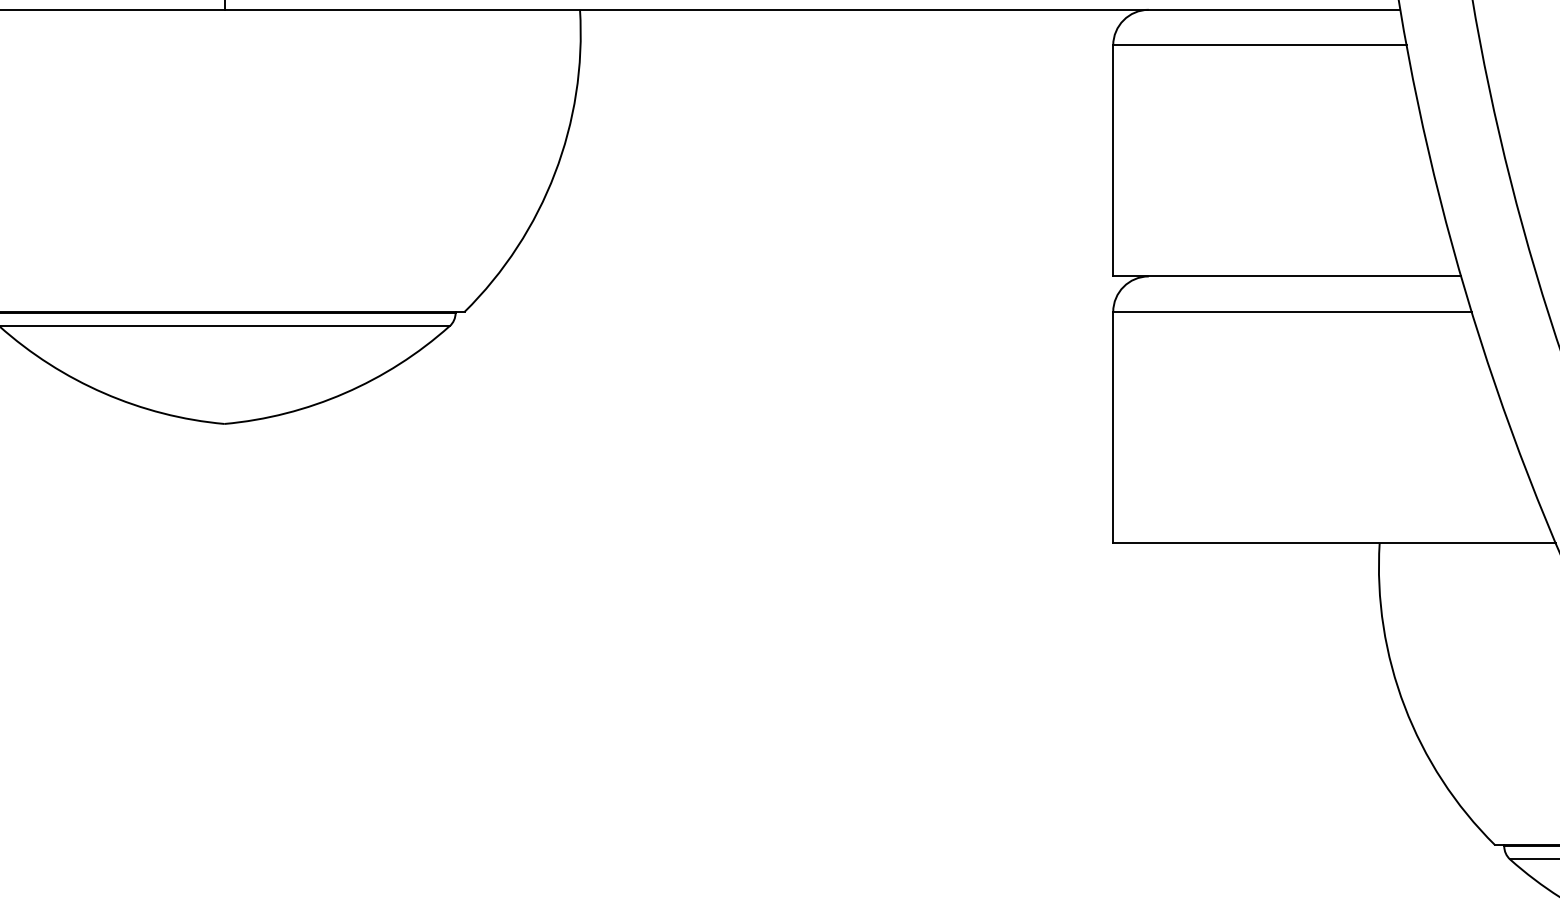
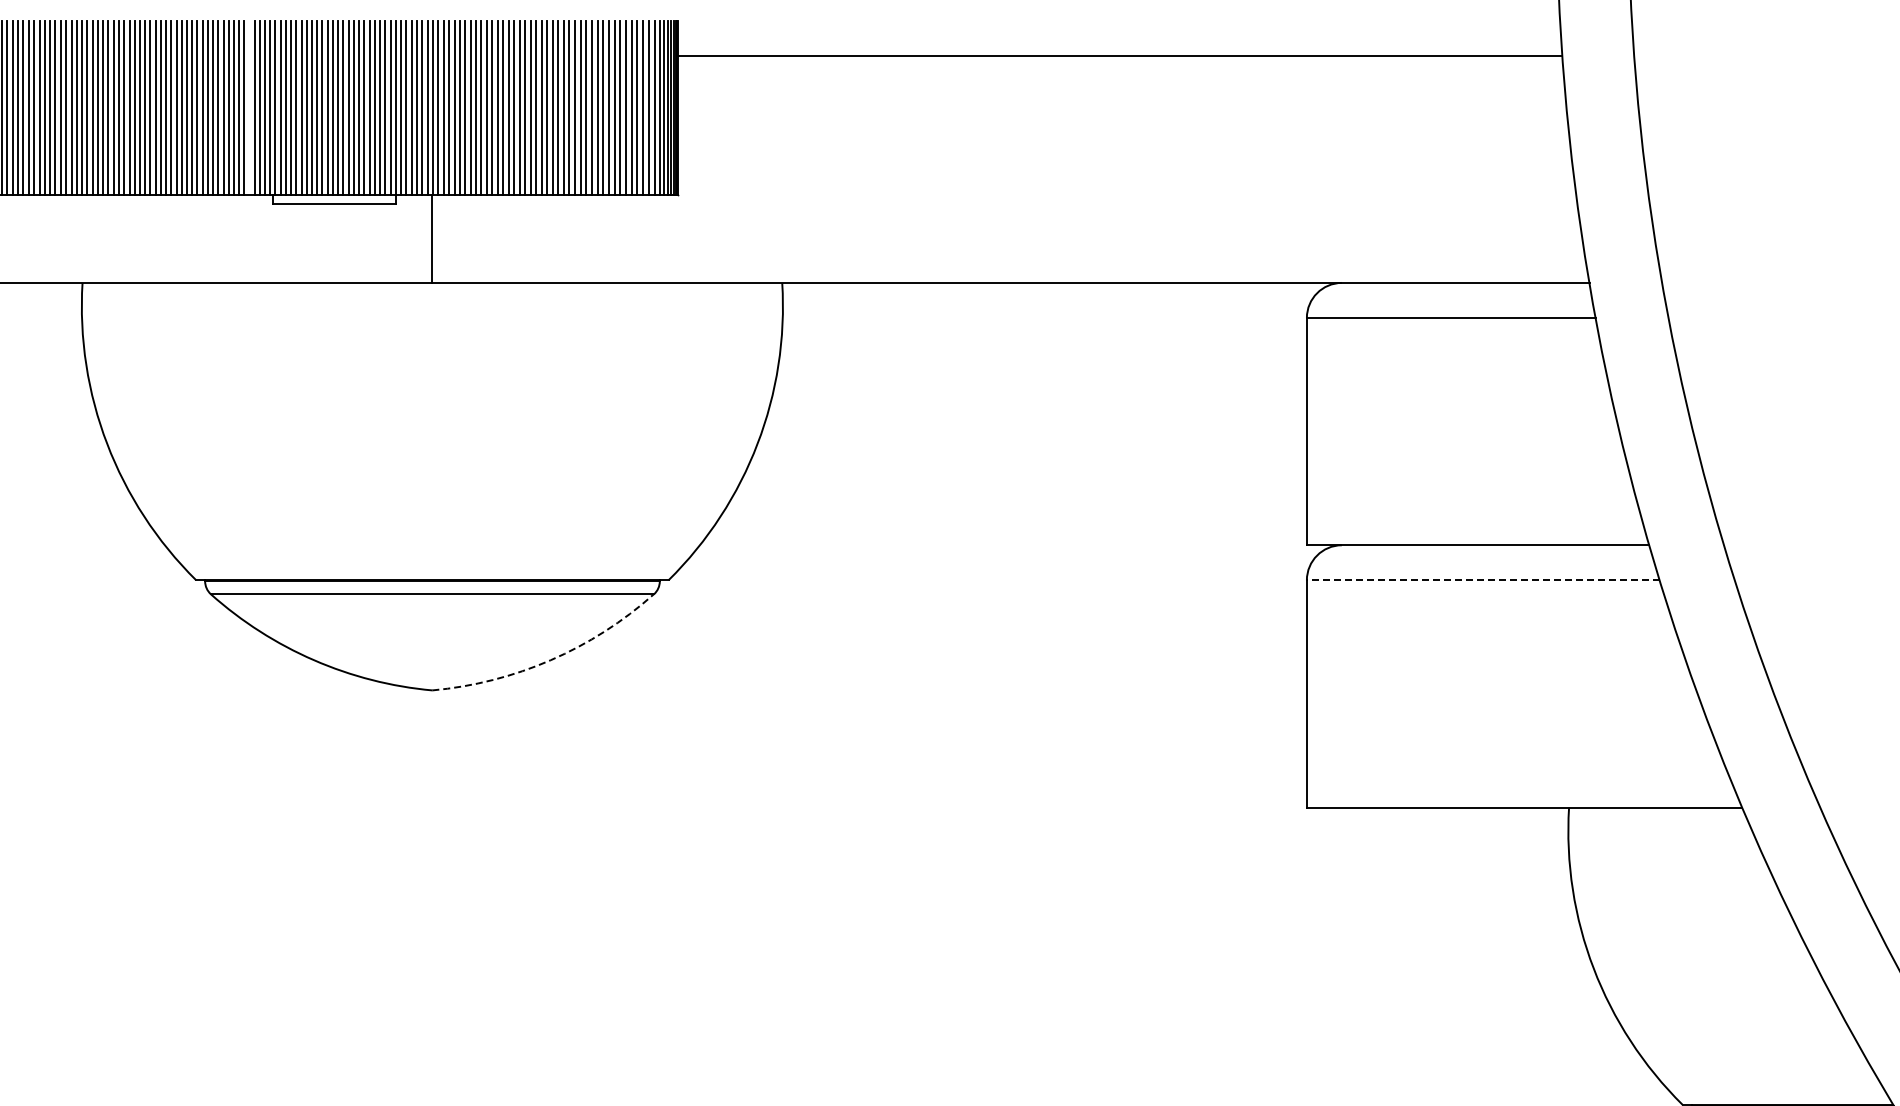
line: (1291, 312) -> (1482, 580), solid -> dashed
arc: (344, 393) -> (550, 660), solid -> dashed

